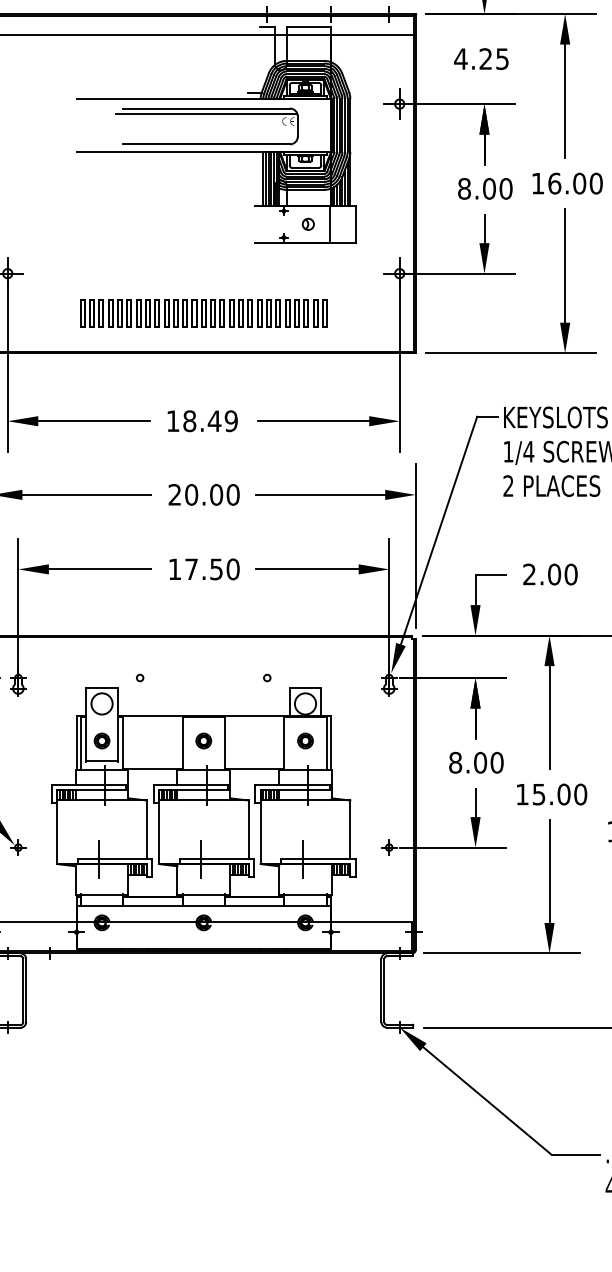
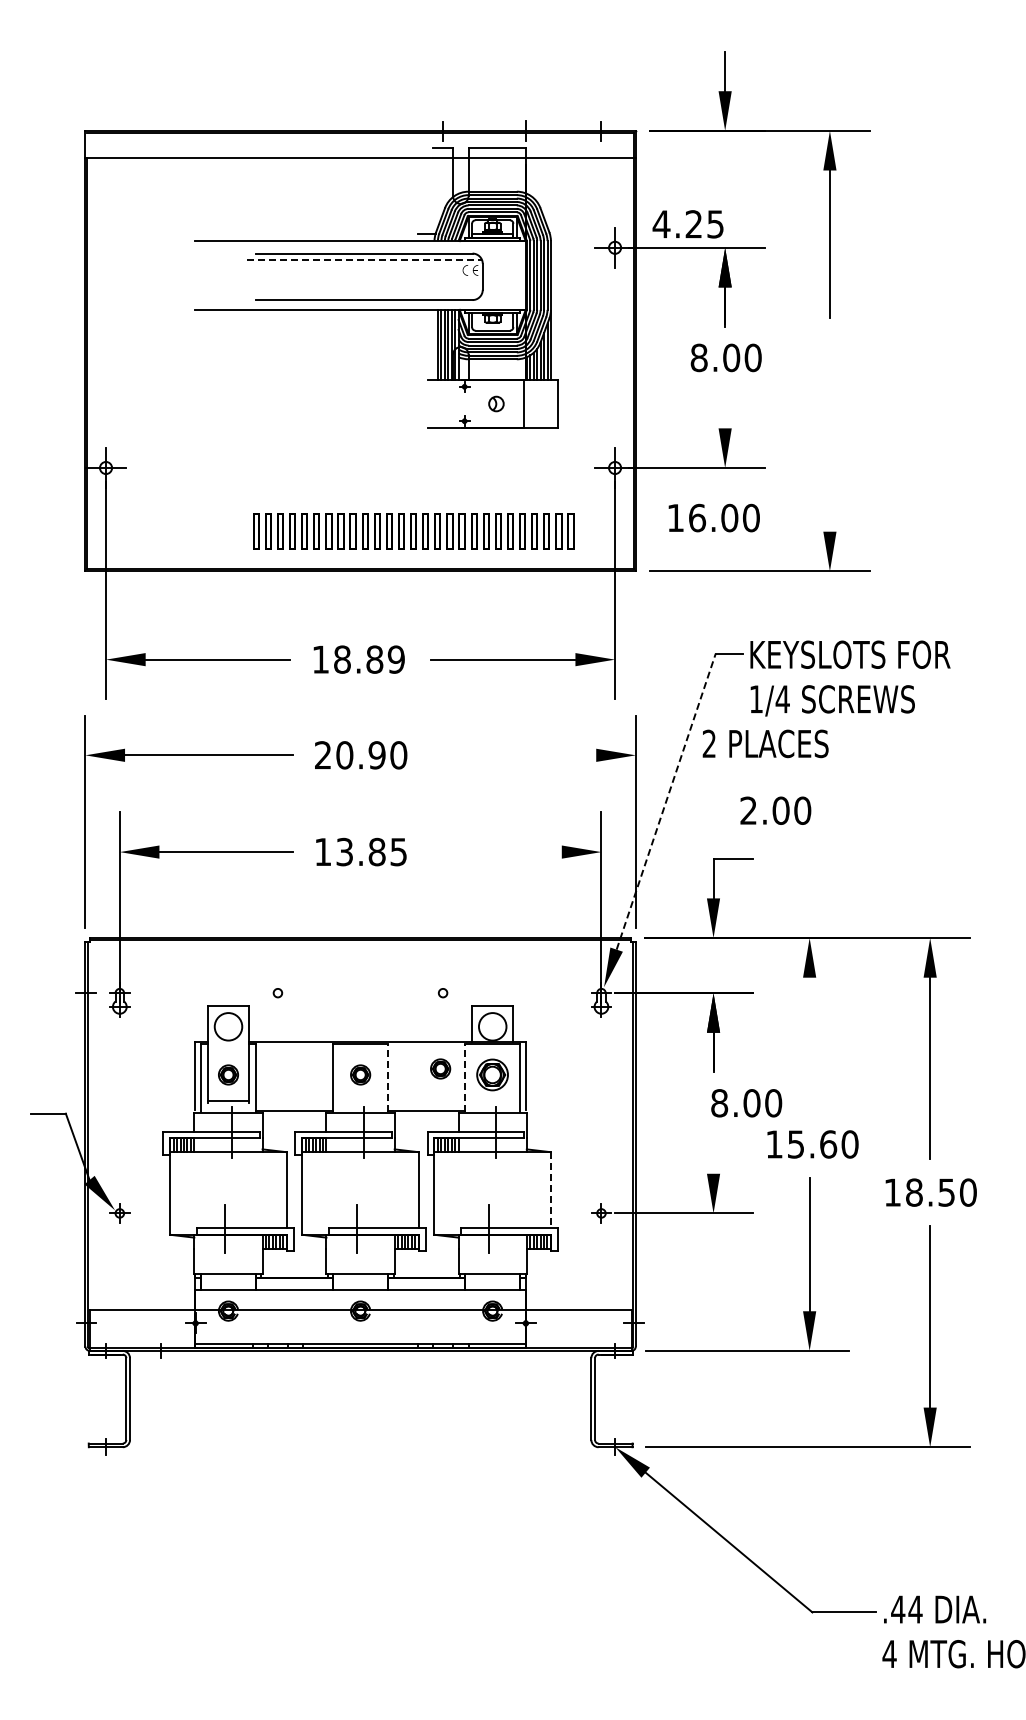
text: (480, 59) -> (687, 224), moved
line: (206, 113) -> (364, 260), solid -> dashed
text: (567, 183) -> (713, 517), moved
line: (484, 228) -> (725, 409), removed
line: (564, 265) -> (829, 457), removed
part: (203, 313) -> (413, 531), moved
text: (214, 421) -> (374, 659), 18.49 -> 18.89
text: (551, 485) -> (765, 743), moved
text: (216, 495) -> (376, 755), 20.00 -> 20.90
line: (320, 495) -> (512, 755), removed
line: (439, 530) -> (666, 801), solid -> dashed
text: (212, 568) -> (371, 851), 17.50 -> 13.85
line: (306, 569) -> (494, 852), removed
text: (550, 574) -> (775, 810), moved
line: (549, 716) -> (809, 1043), removed
part: (265, 736) -> (440, 1068), added
part: (305, 740) -> (492, 1074), size x1.6
line: (225, 743) -> (388, 1078), solid -> dashed
line: (284, 743) -> (465, 1078), solid -> dashed
text: (476, 762) -> (746, 1103), moved
text: (564, 794) -> (828, 1144), 15.00 -> 15.60
line: (475, 802) -> (713, 1154), removed
line: (349, 829) -> (550, 1190), solid -> dashed

